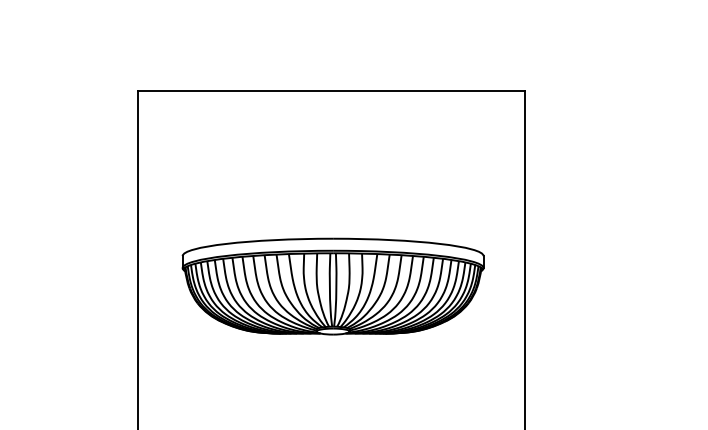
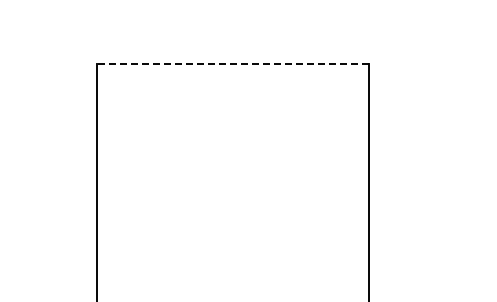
line: (331, 90) -> (232, 63), solid -> dashed
part: (332, 285) -> (233, 200), removed

